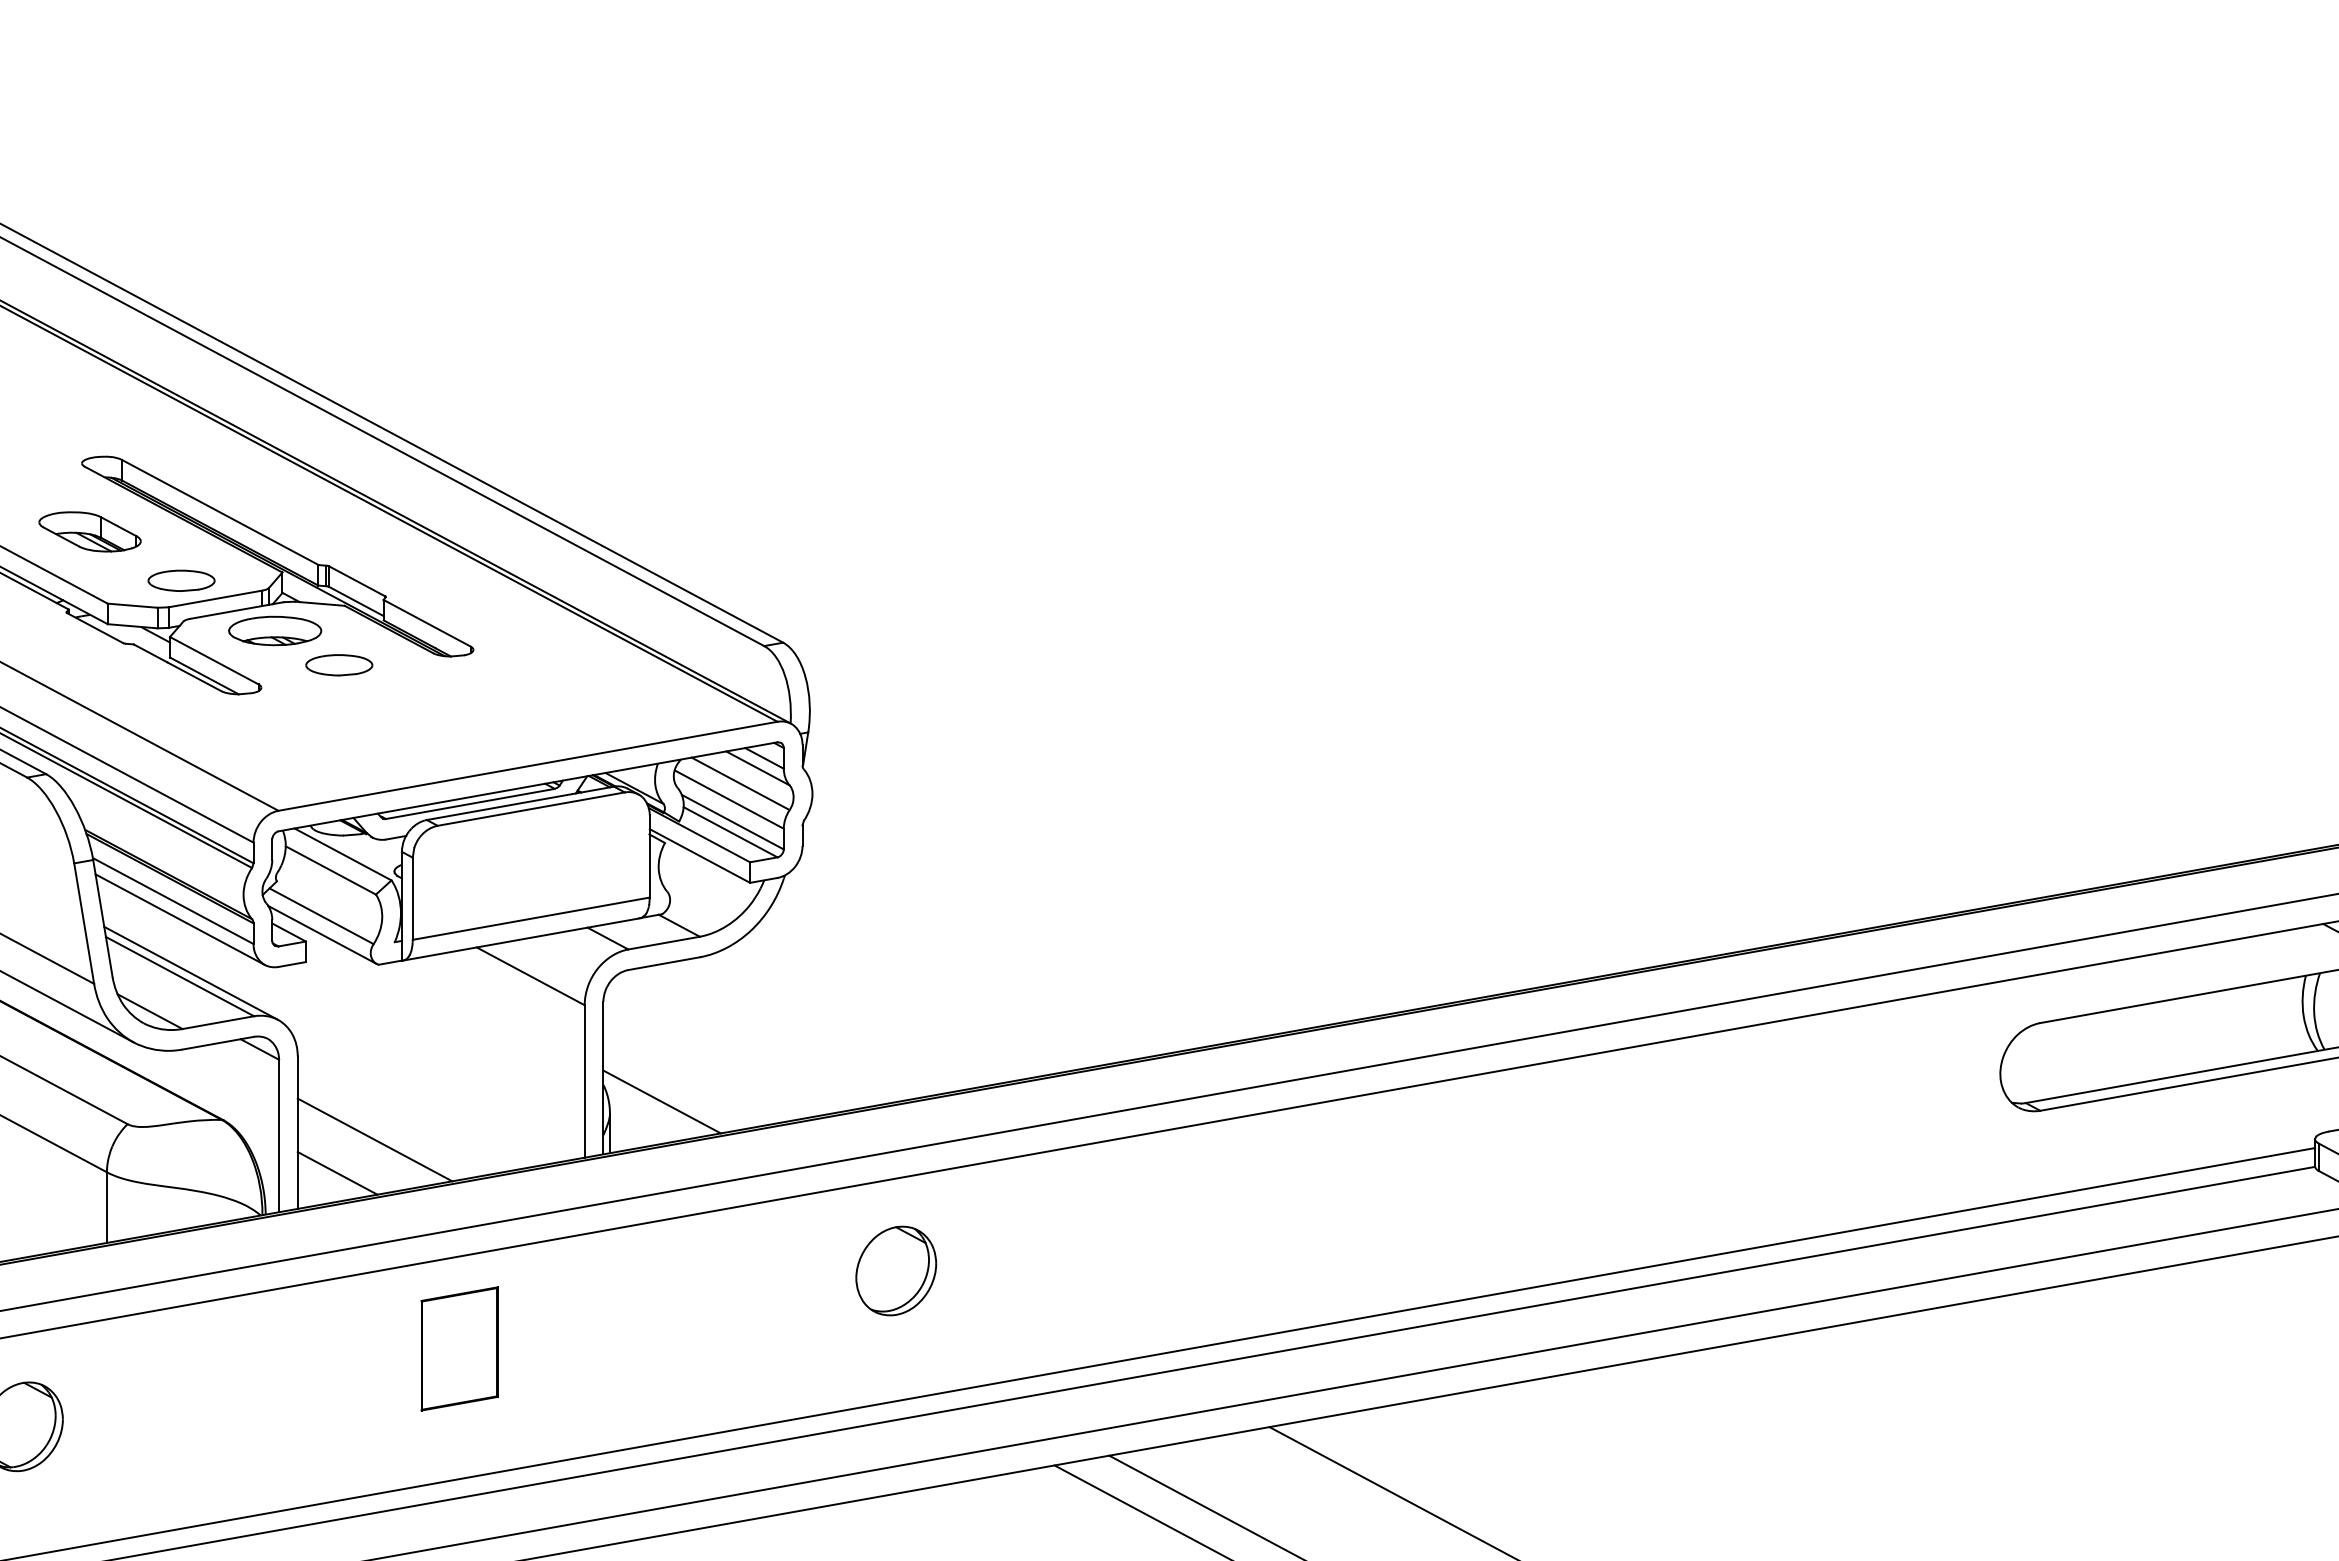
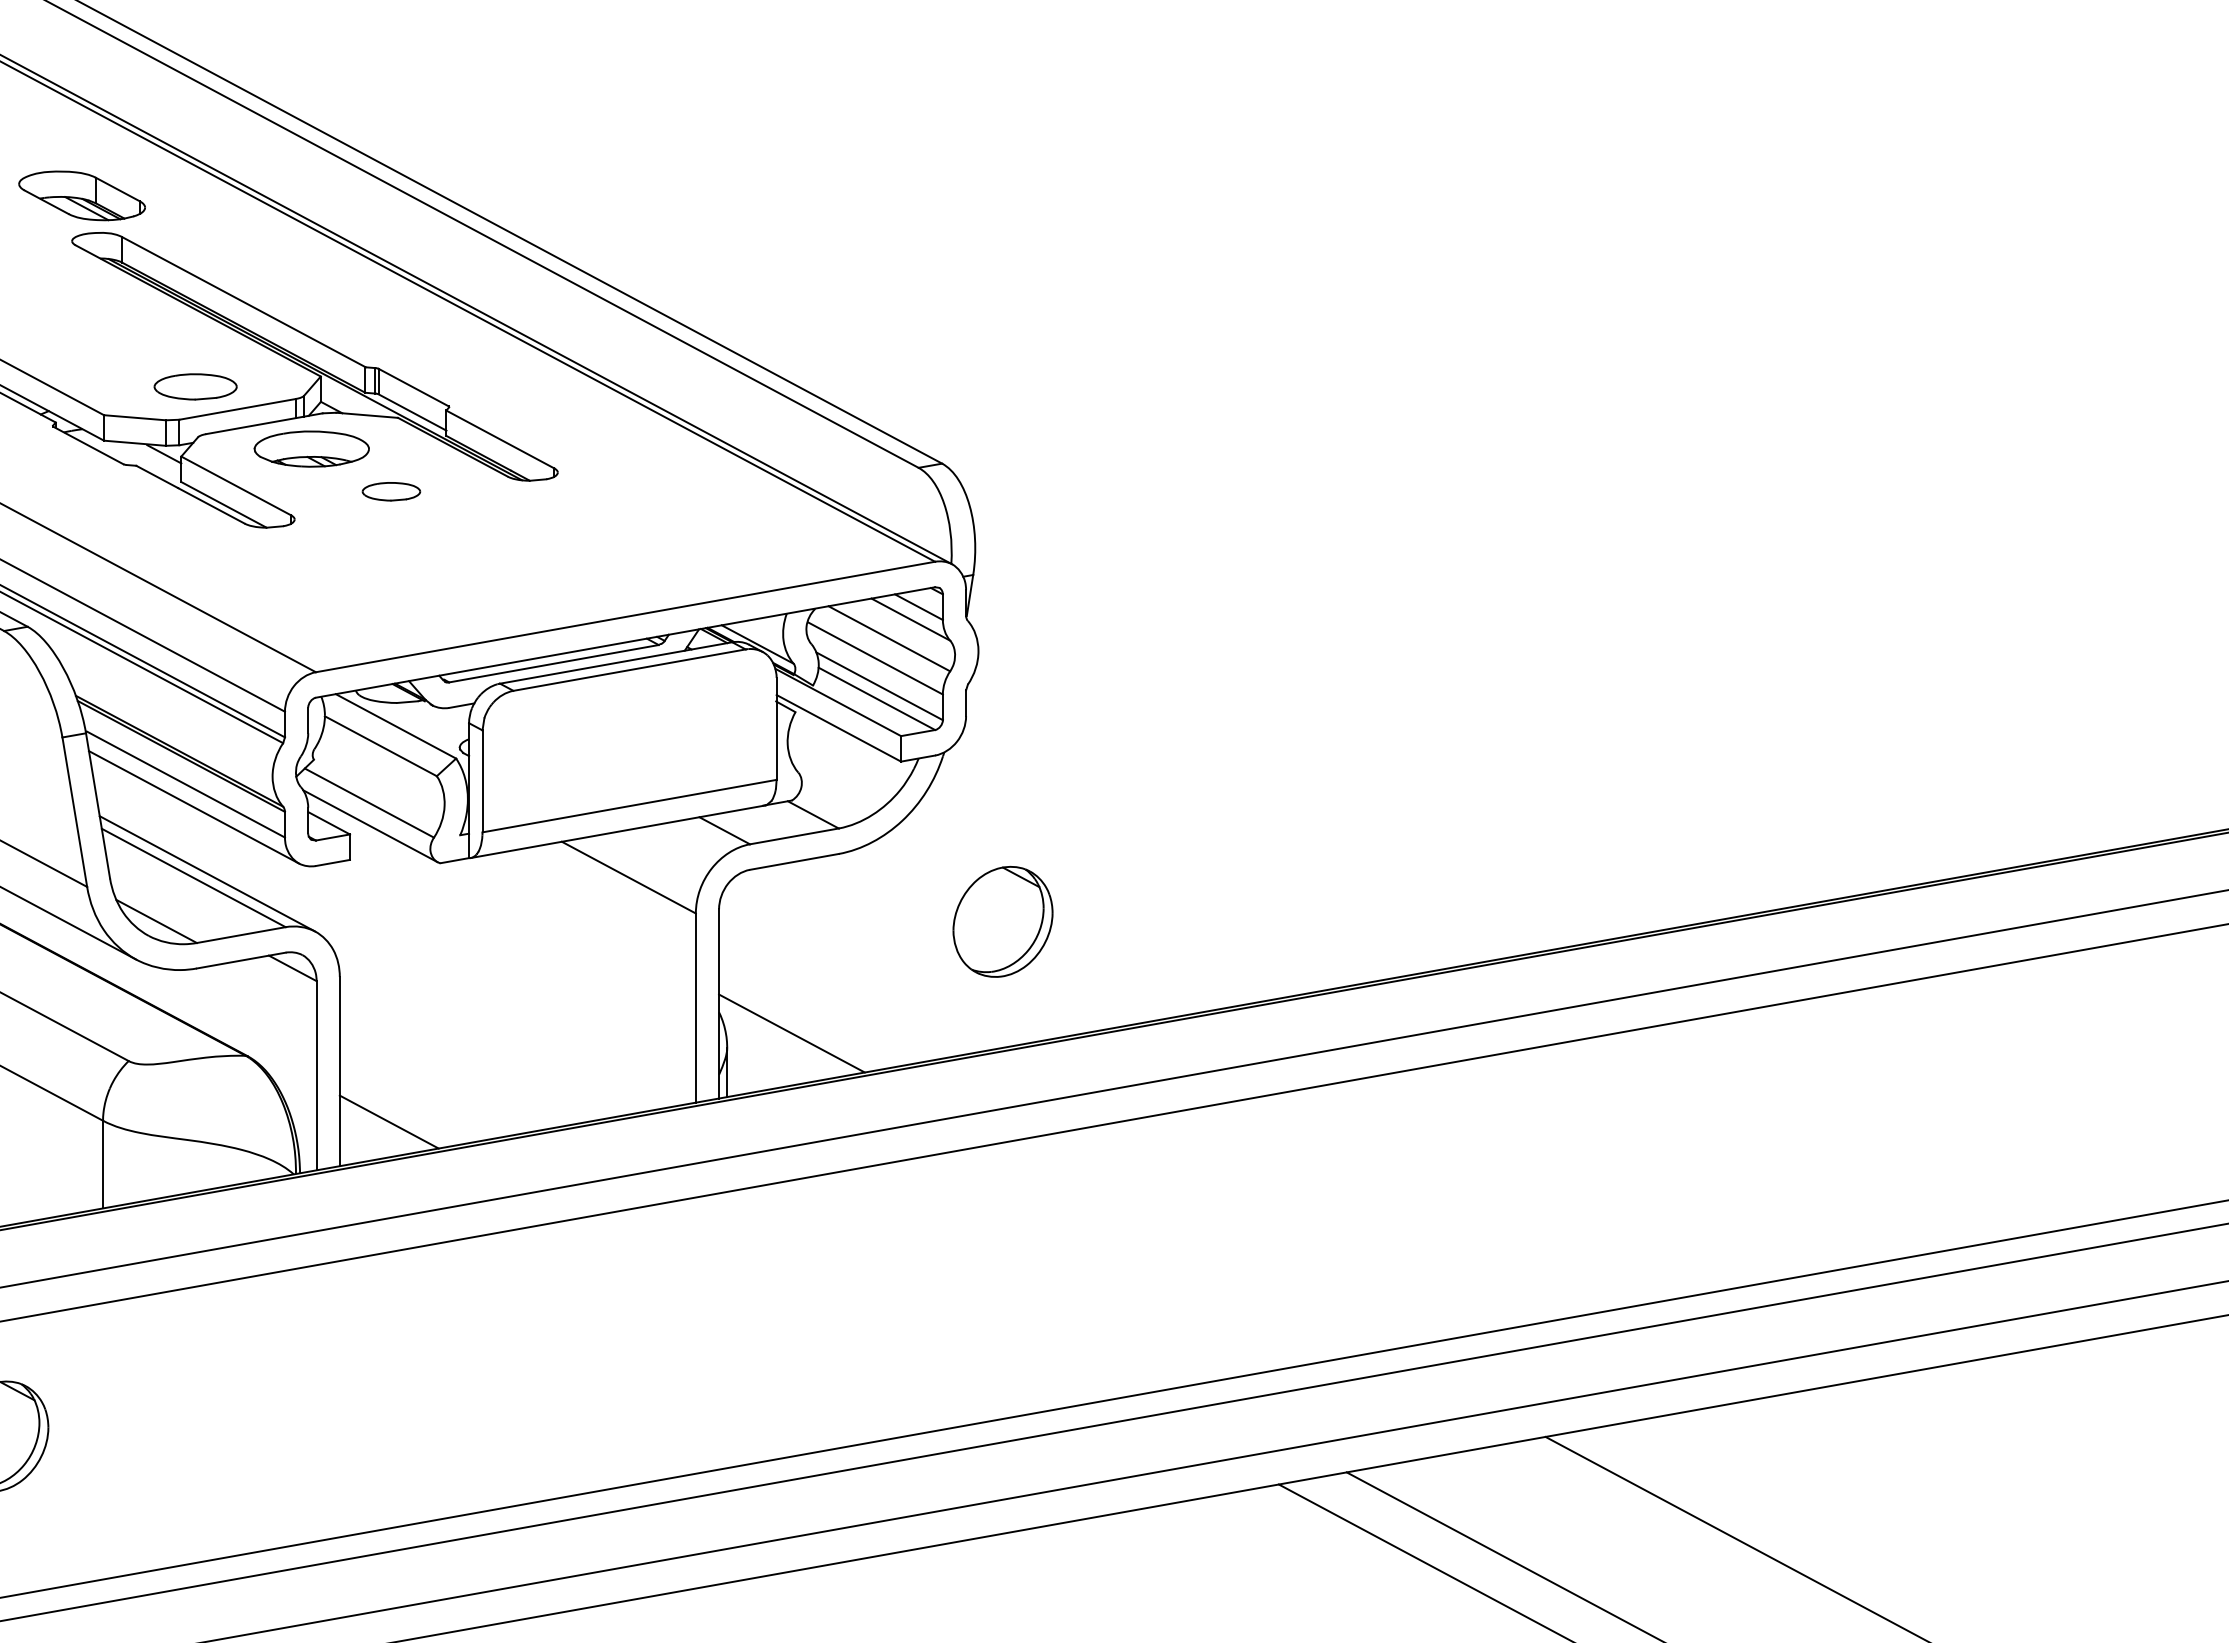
part: (89, 531) -> (81, 195), moved
part: (339, 665) -> (391, 491), size x0.7
line: (374, 1139) -> (435, 1080), removed
part: (896, 1270) -> (1003, 921), moved
part: (459, 1348) -> (540, 1339), removed

